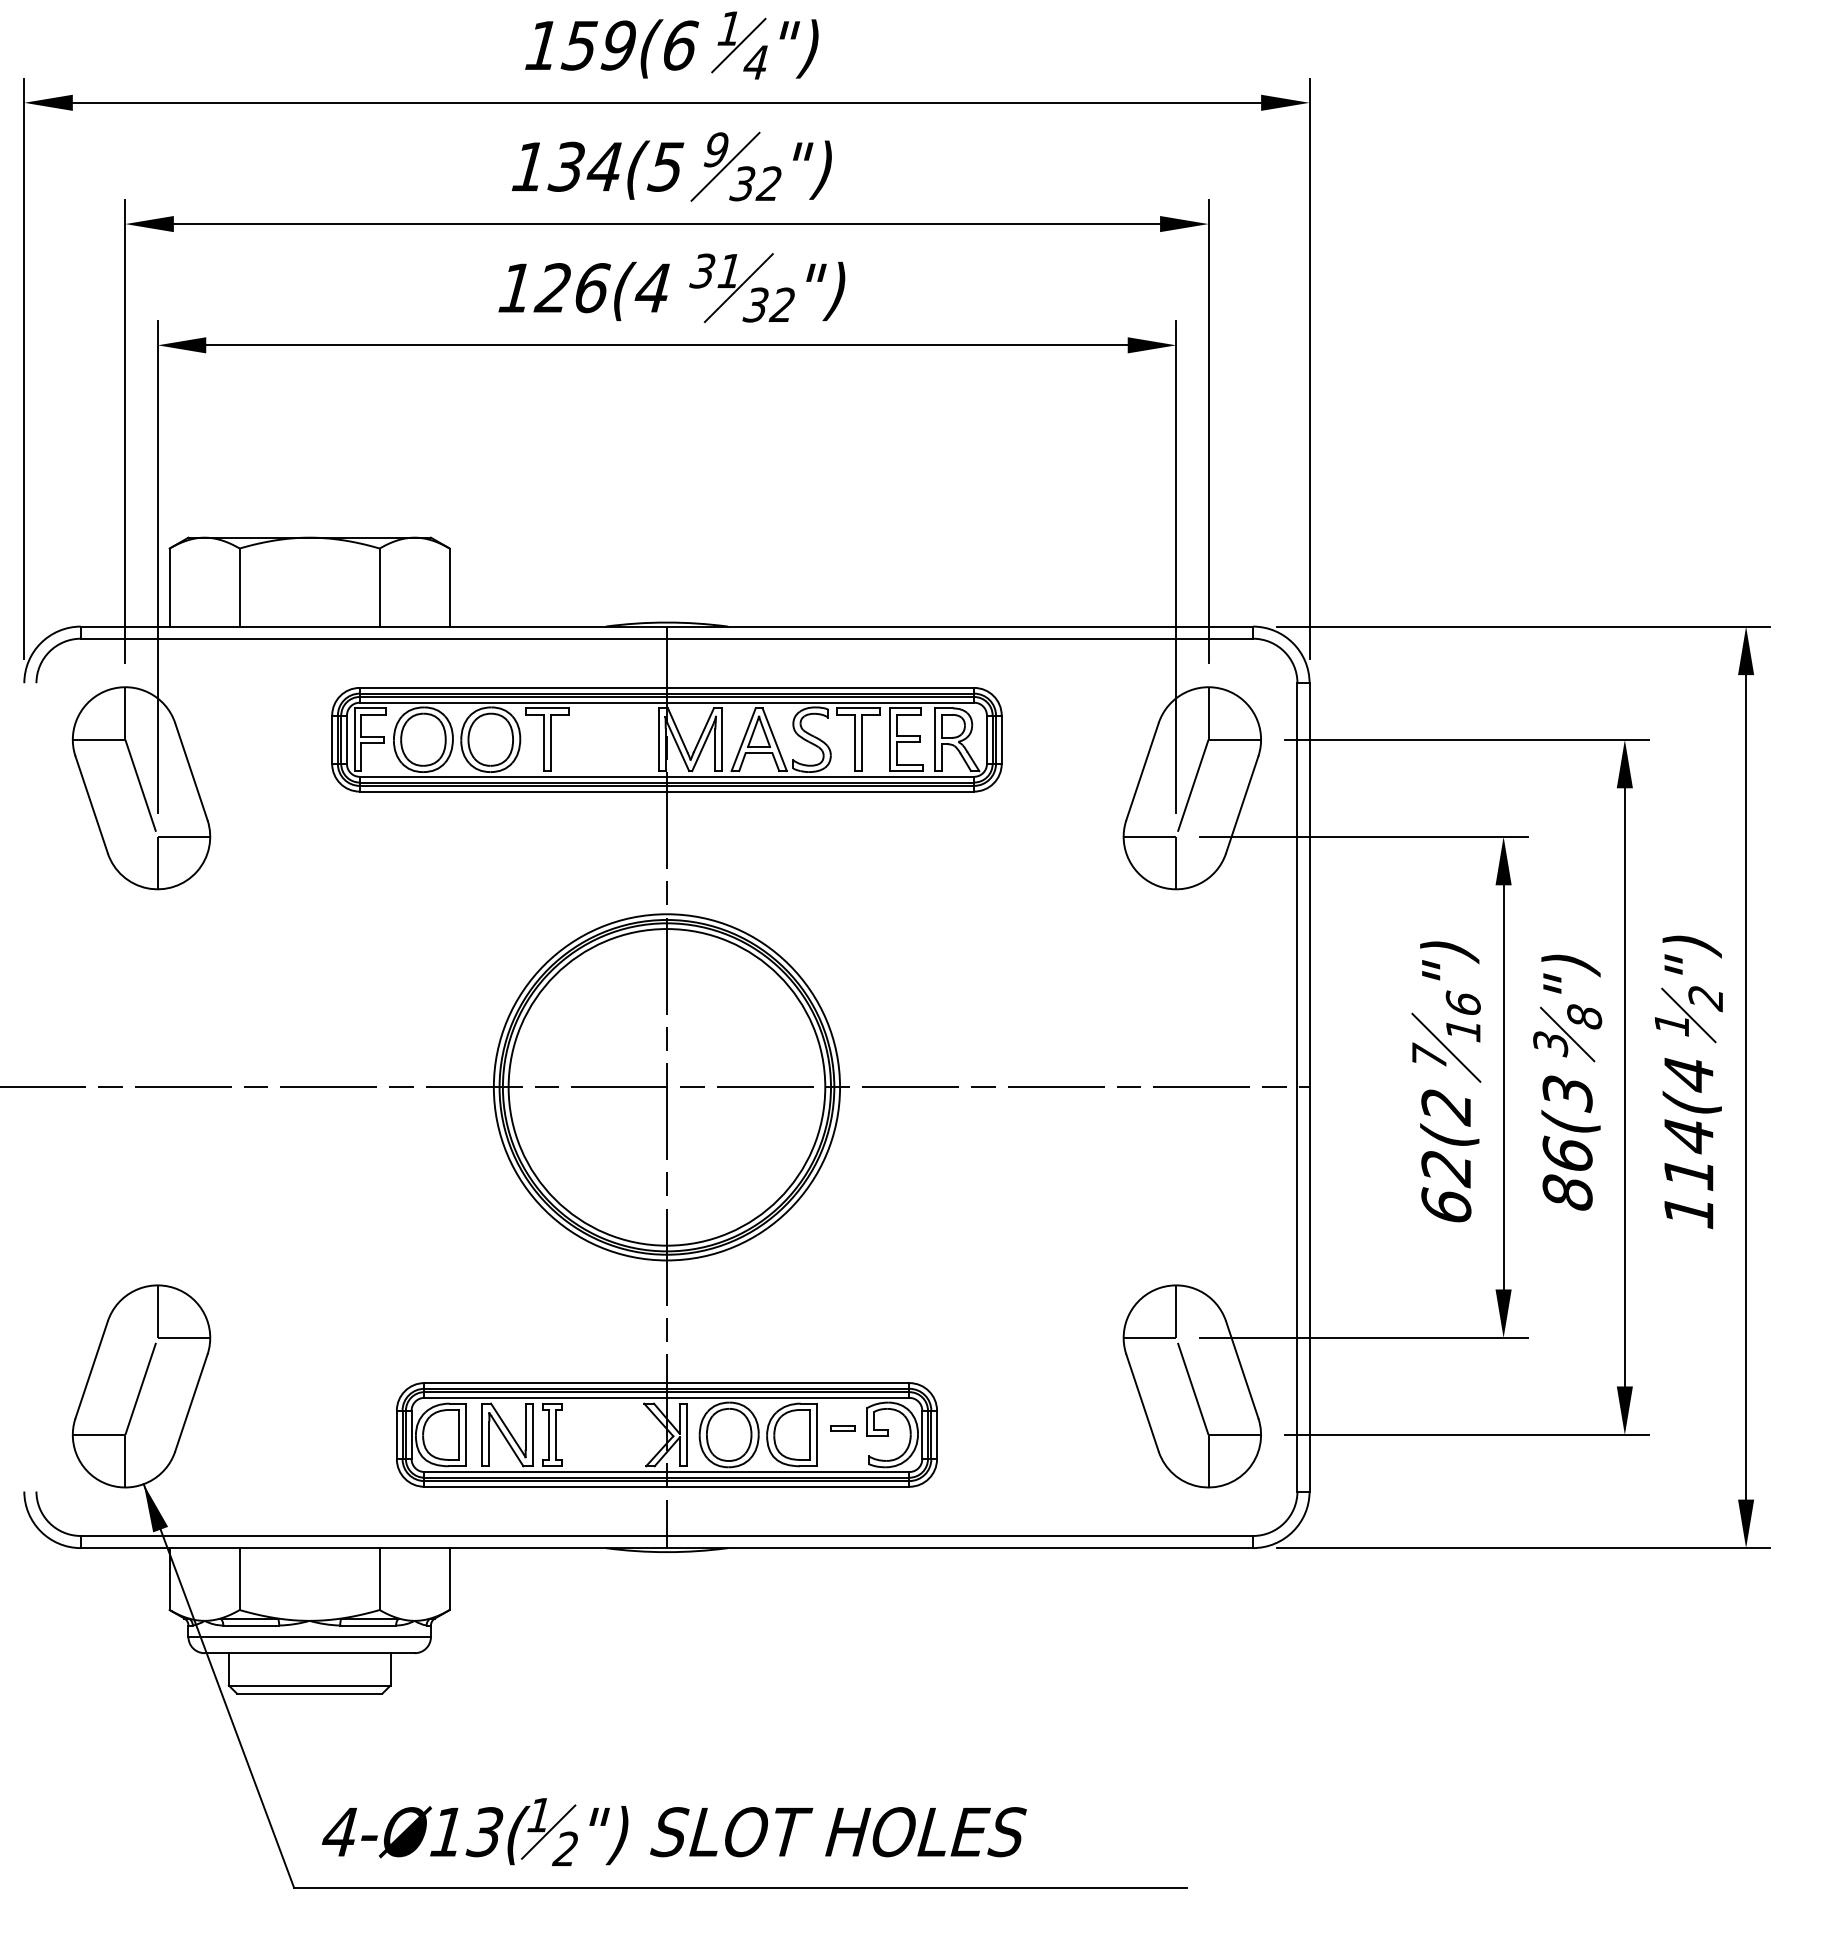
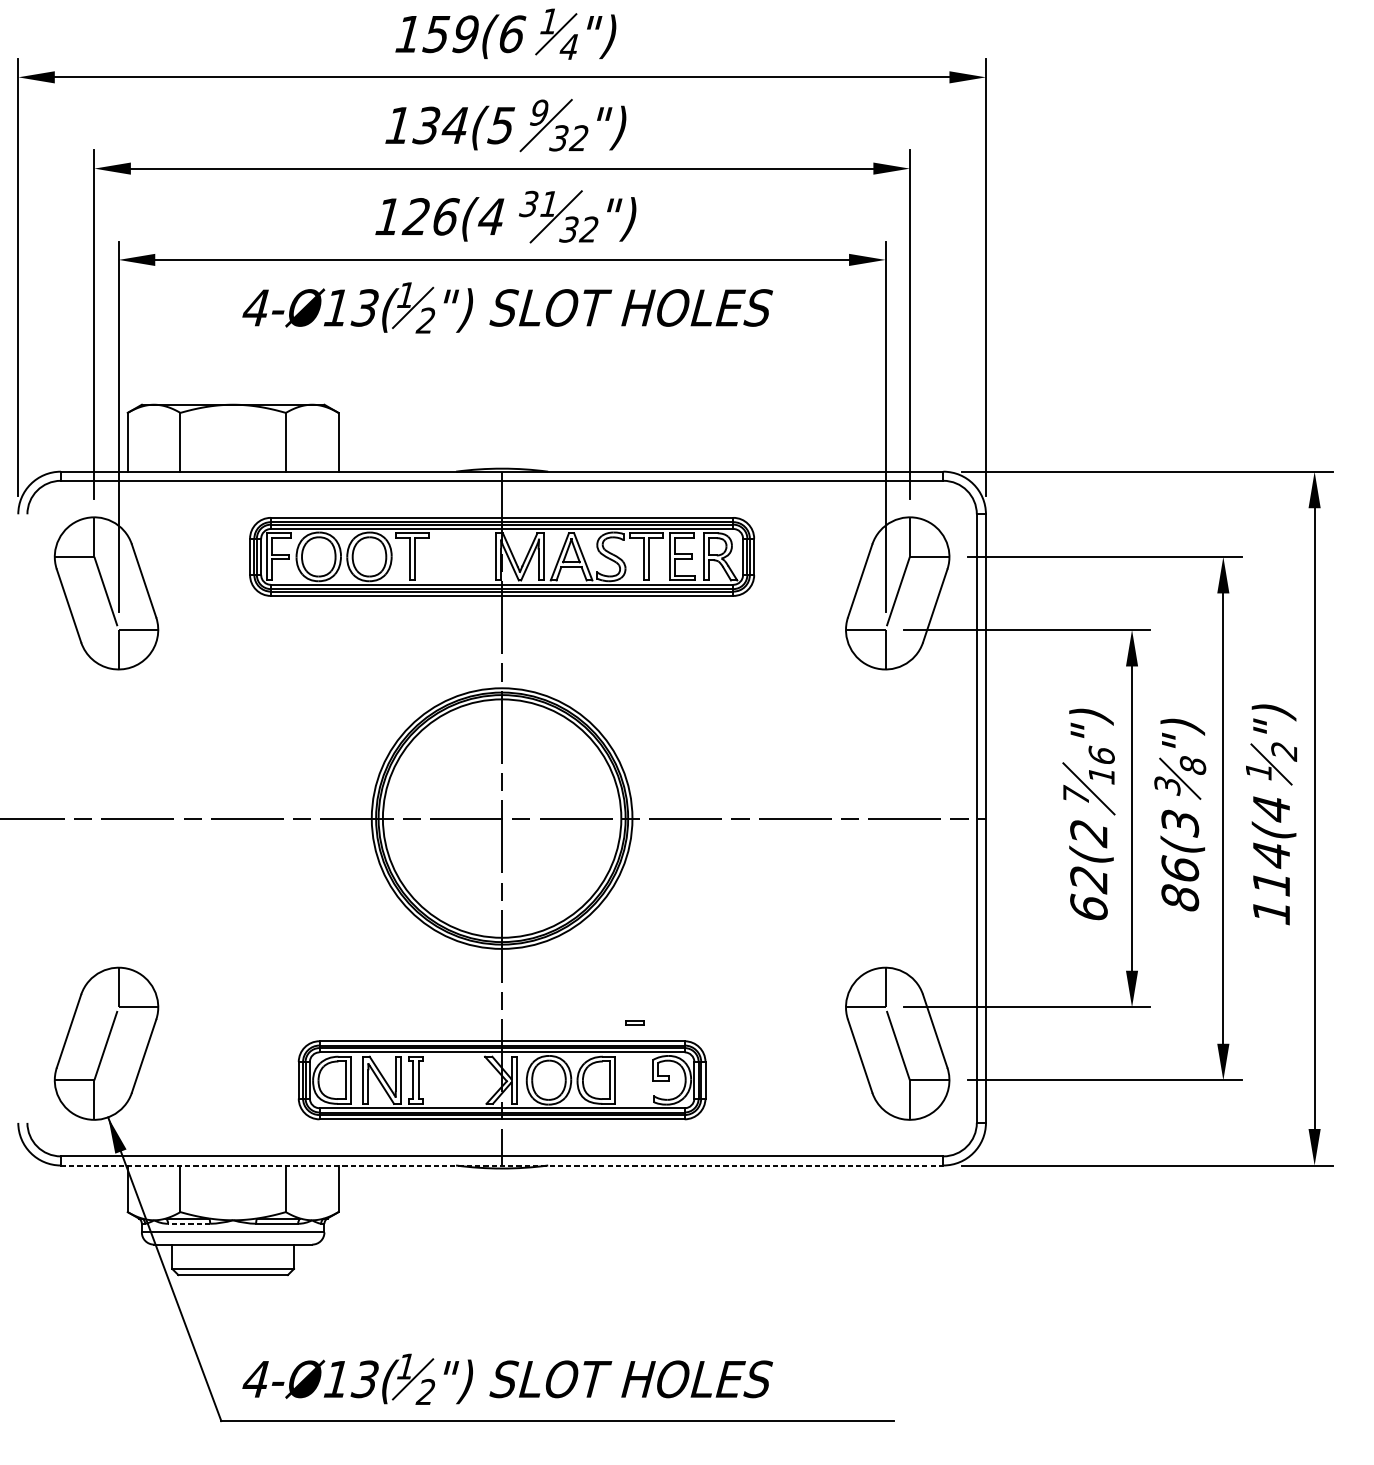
part: (673, 408) -> (507, 307), added
part: (842, 1428) -> (634, 1022), moved
line: (667, 1548) -> (502, 1165), solid -> dashed
line: (251, 1625) -> (189, 1223), solid -> dashed

